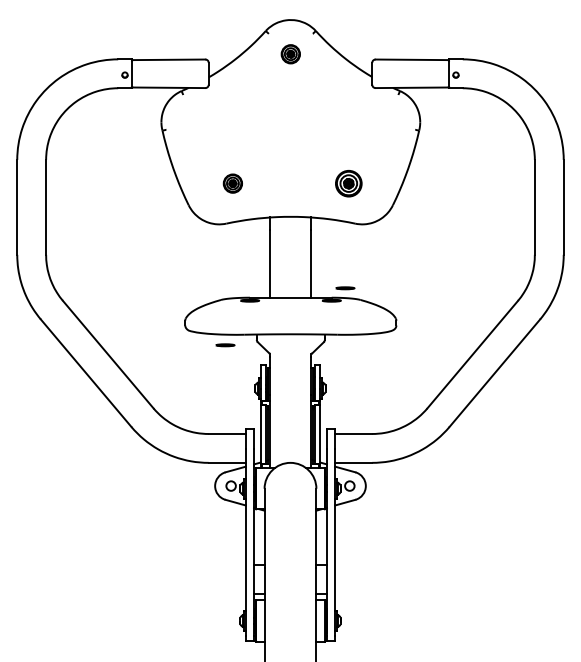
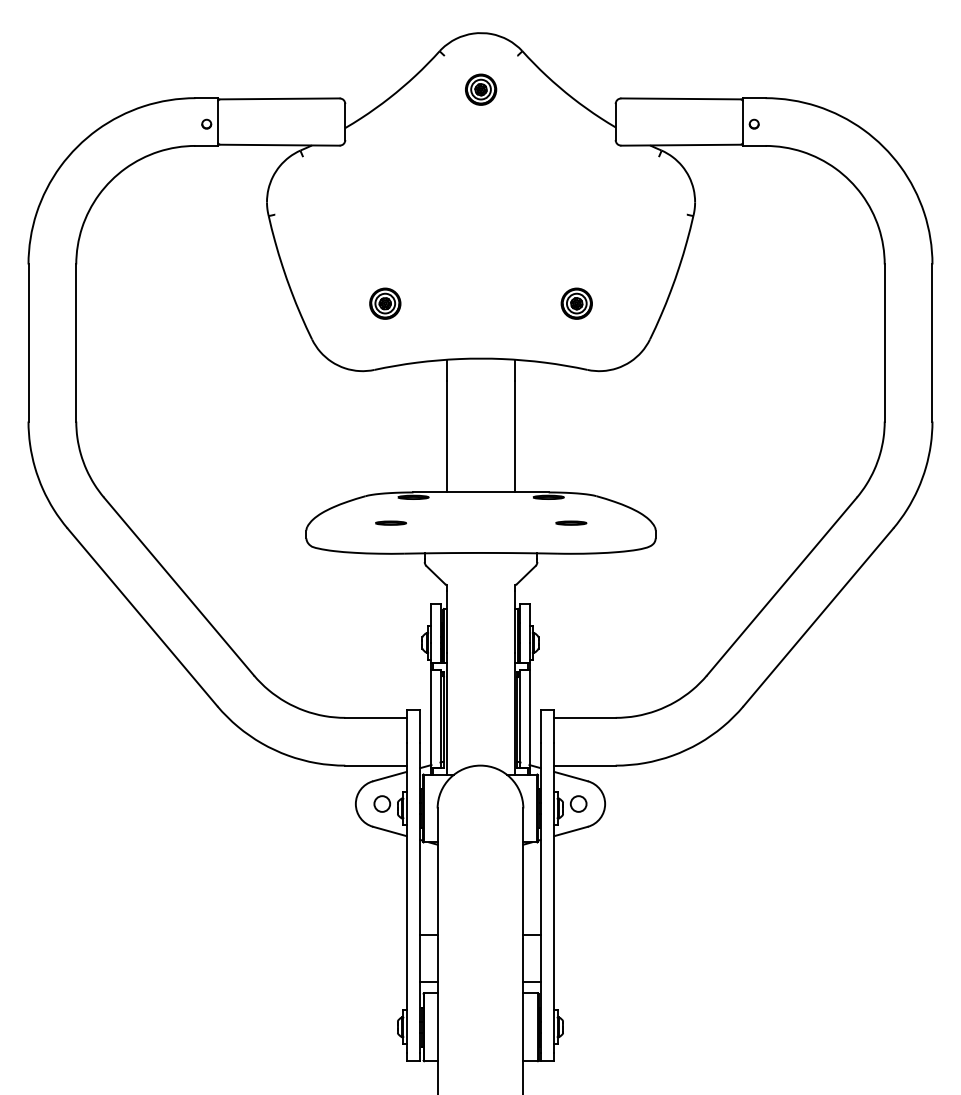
part: (348, 183) -> (576, 303), size x0.71
line: (345, 288) -> (571, 523), moved
line: (225, 345) -> (391, 523), moved

